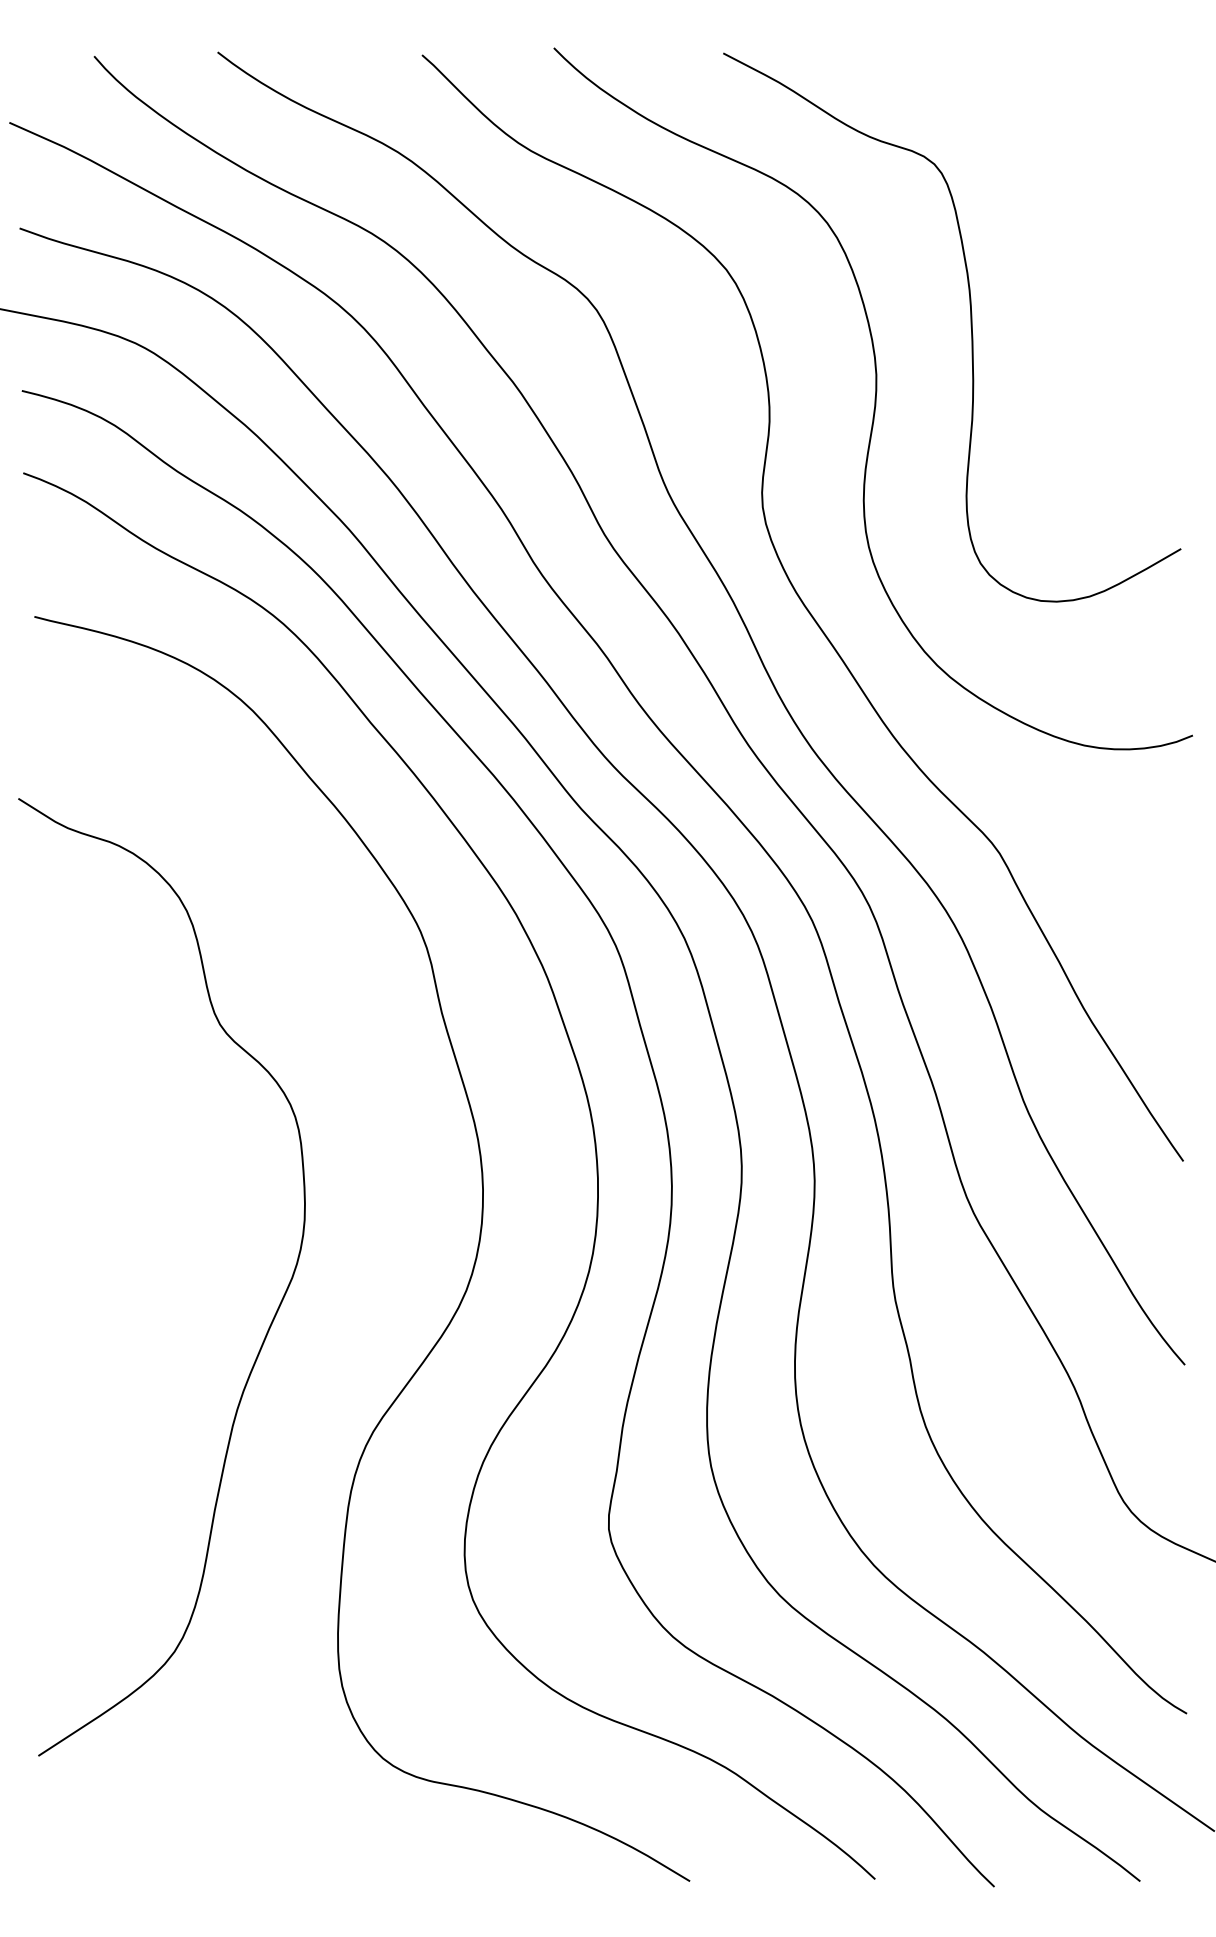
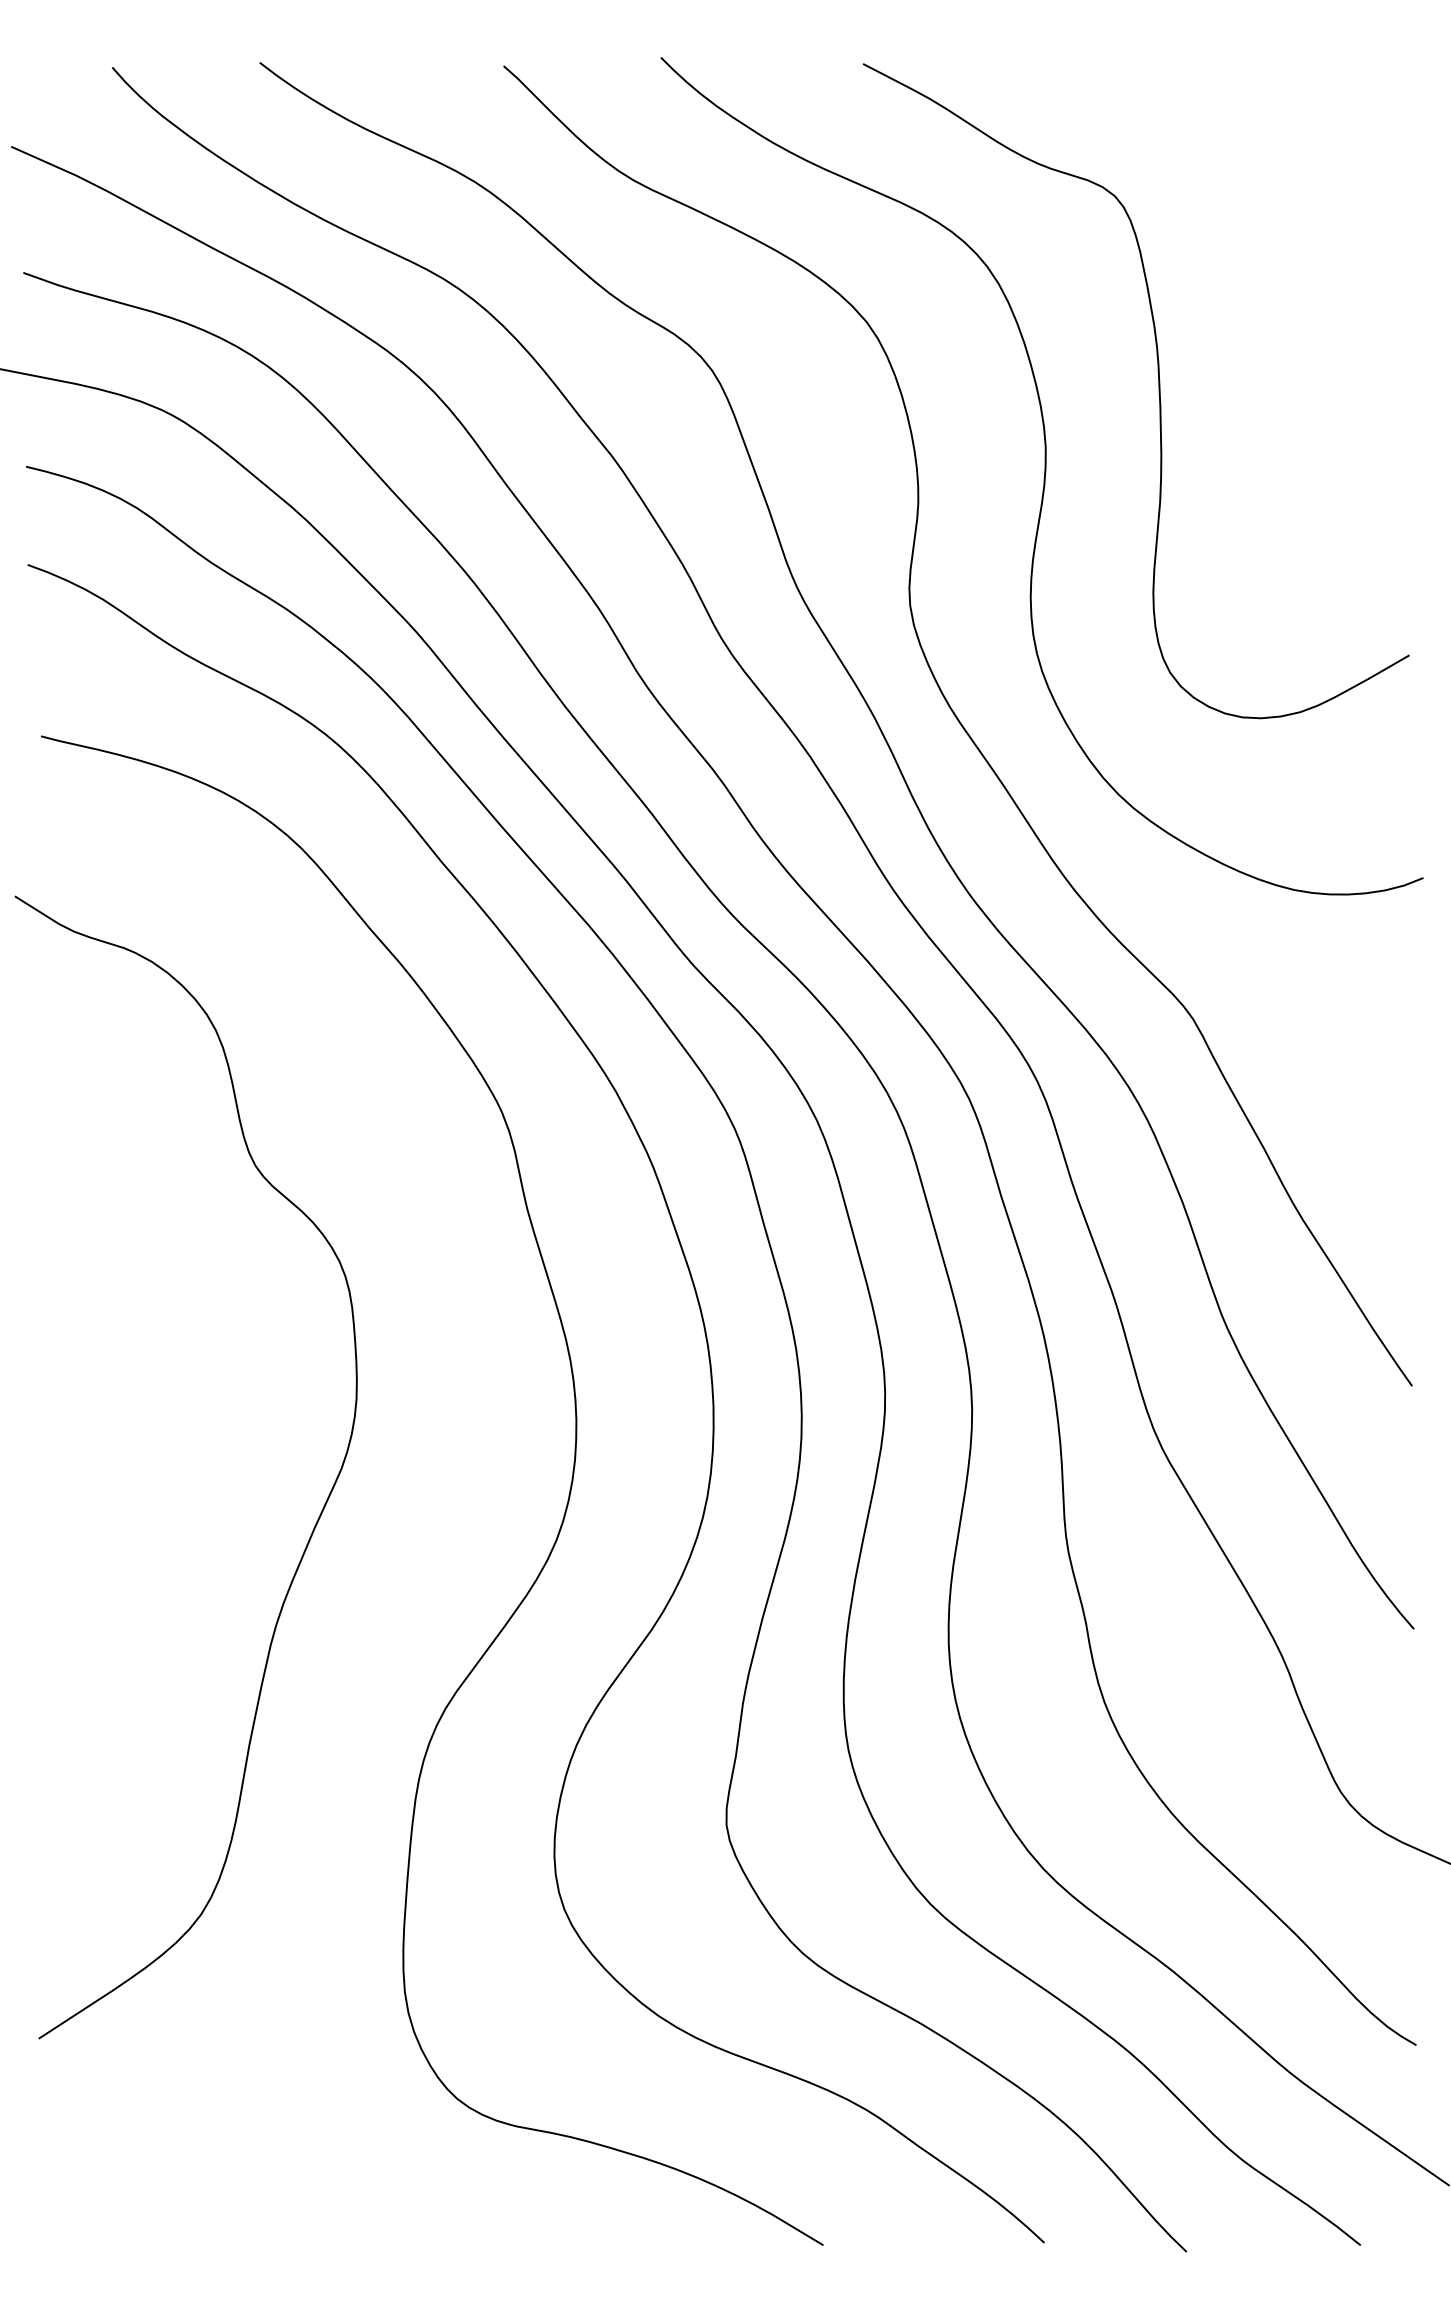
curve: (269, 1325) -> (314, 1525), moved

